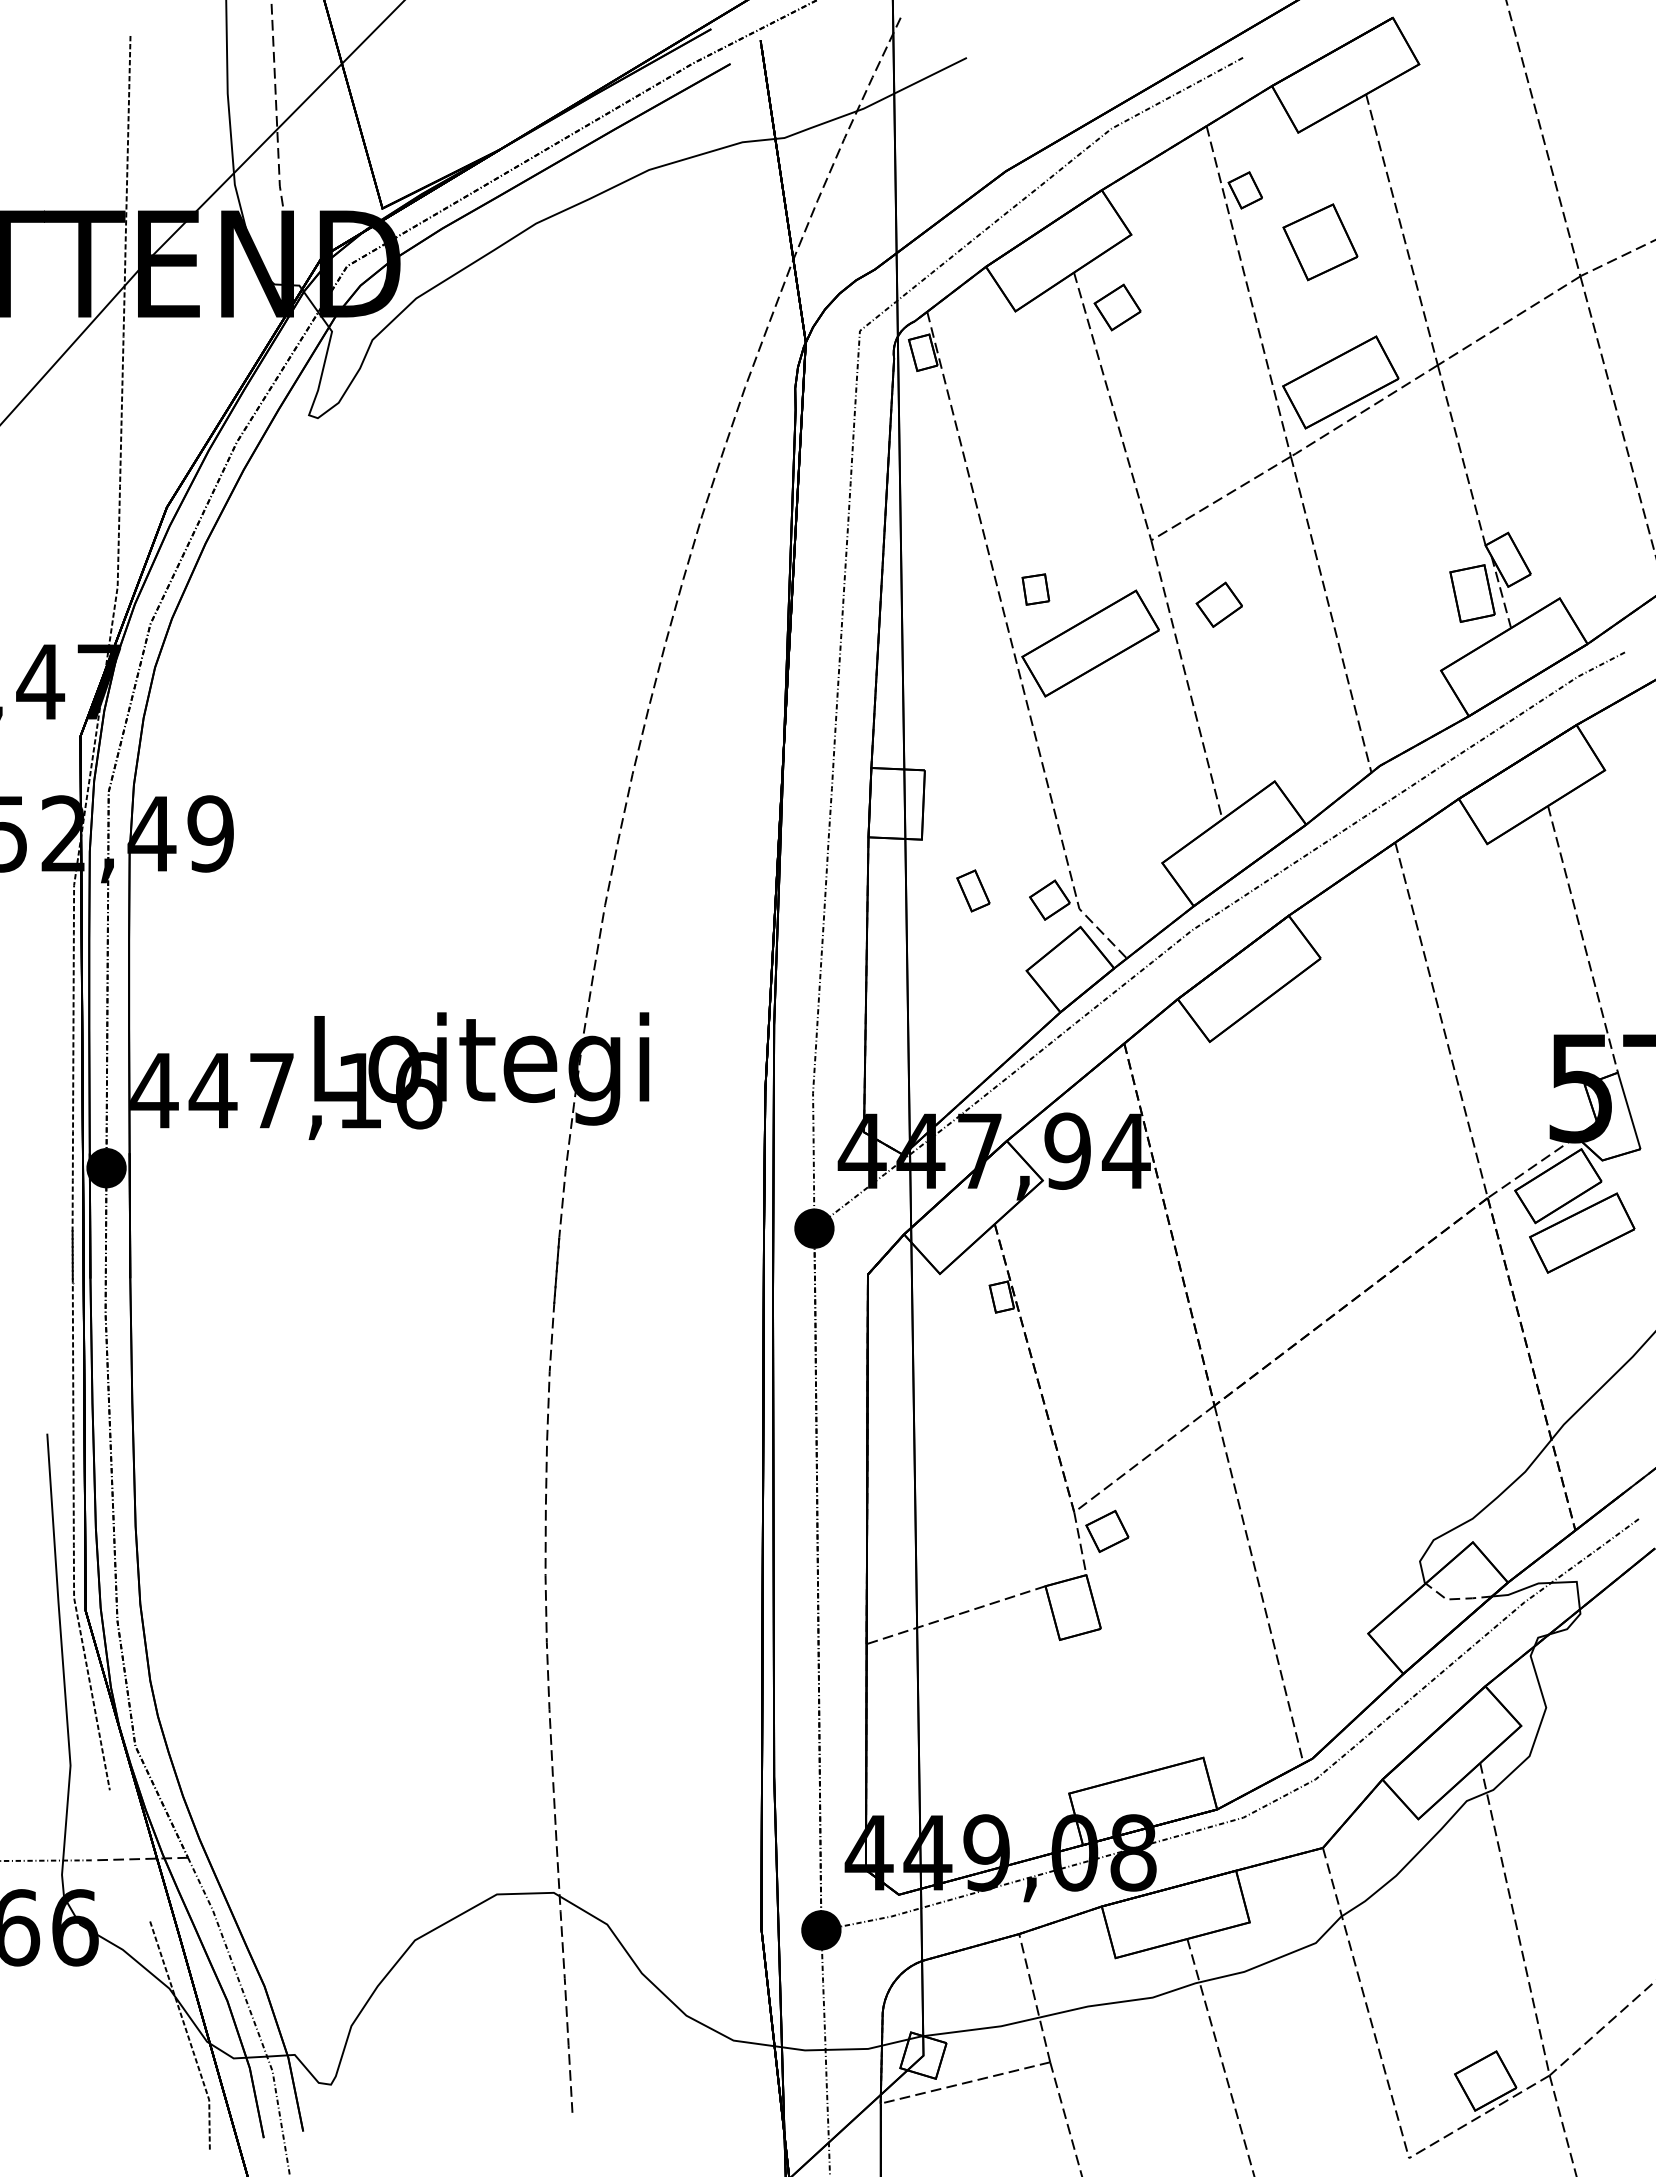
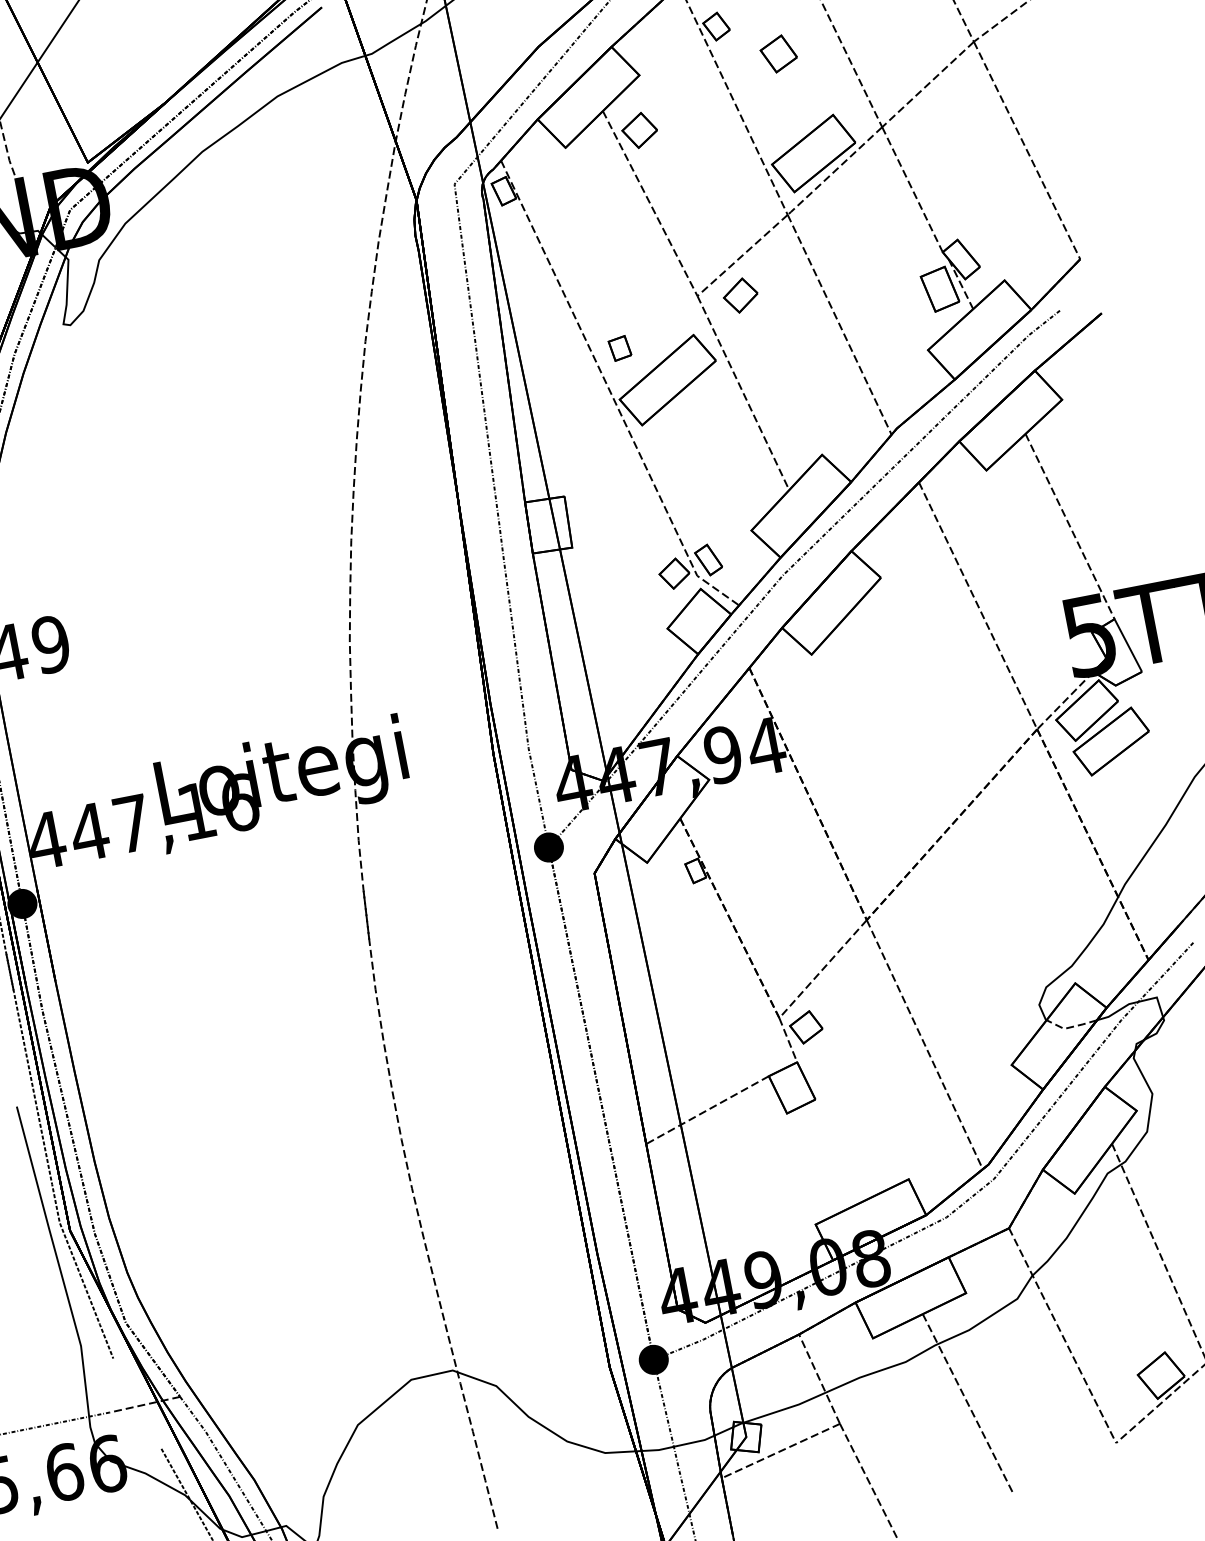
part: (1320, 242) -> (778, 54), size x0.62
part: (1218, 604) -> (740, 295), moved
part: (973, 890) -> (708, 559), moved

